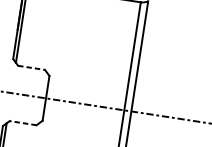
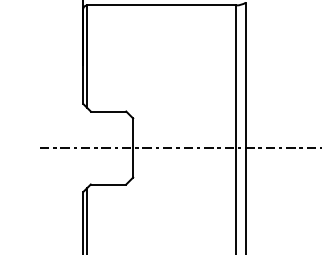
line: (31, 67) -> (108, 111), dashed -> solid
line: (23, 123) -> (108, 184), dashed -> solid

